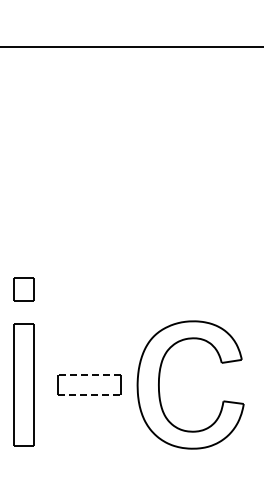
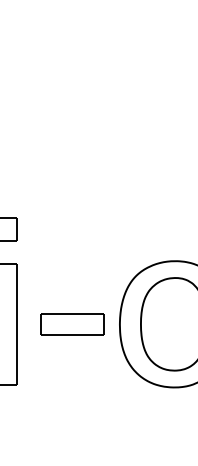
line: (89, 374) -> (72, 313), dashed -> solid
line: (89, 395) -> (72, 334), dashed -> solid

